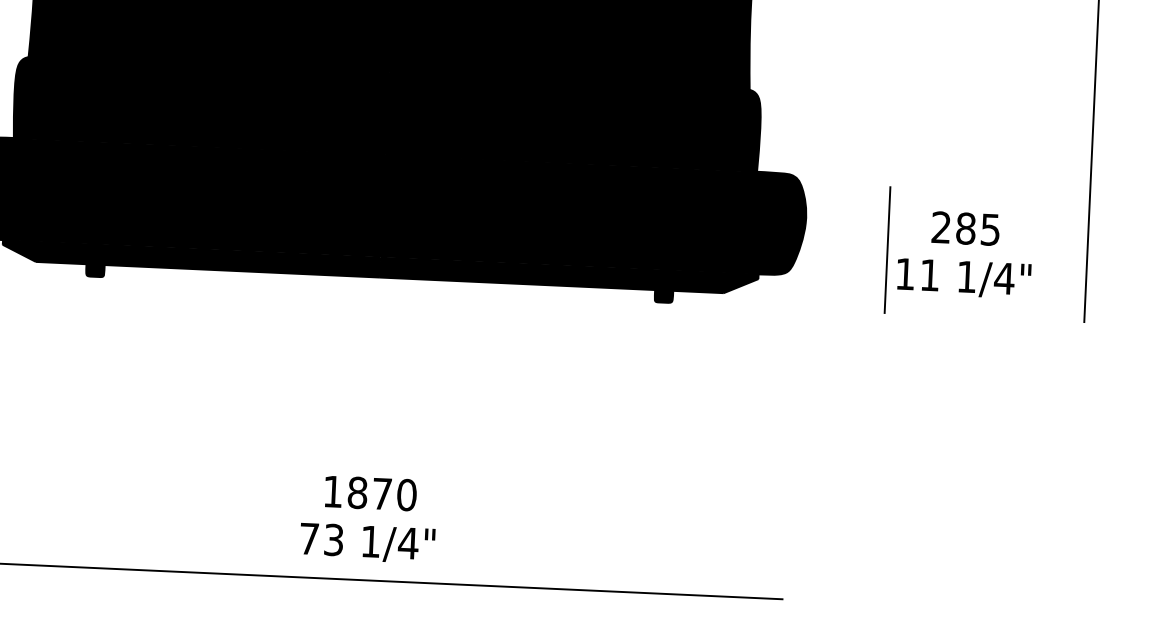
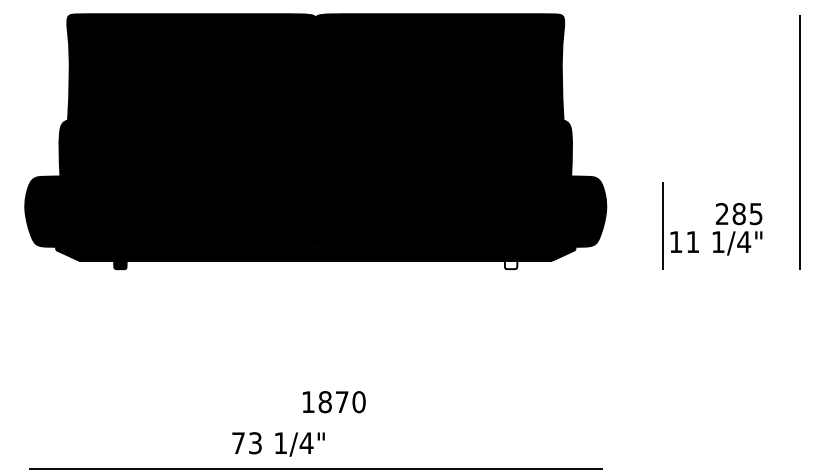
text: (964, 229) -> (738, 214), moved
fill: (662, 295) -> (510, 264), removed
text: (369, 493) -> (333, 402), moved
text: (367, 543) -> (278, 444), moved

